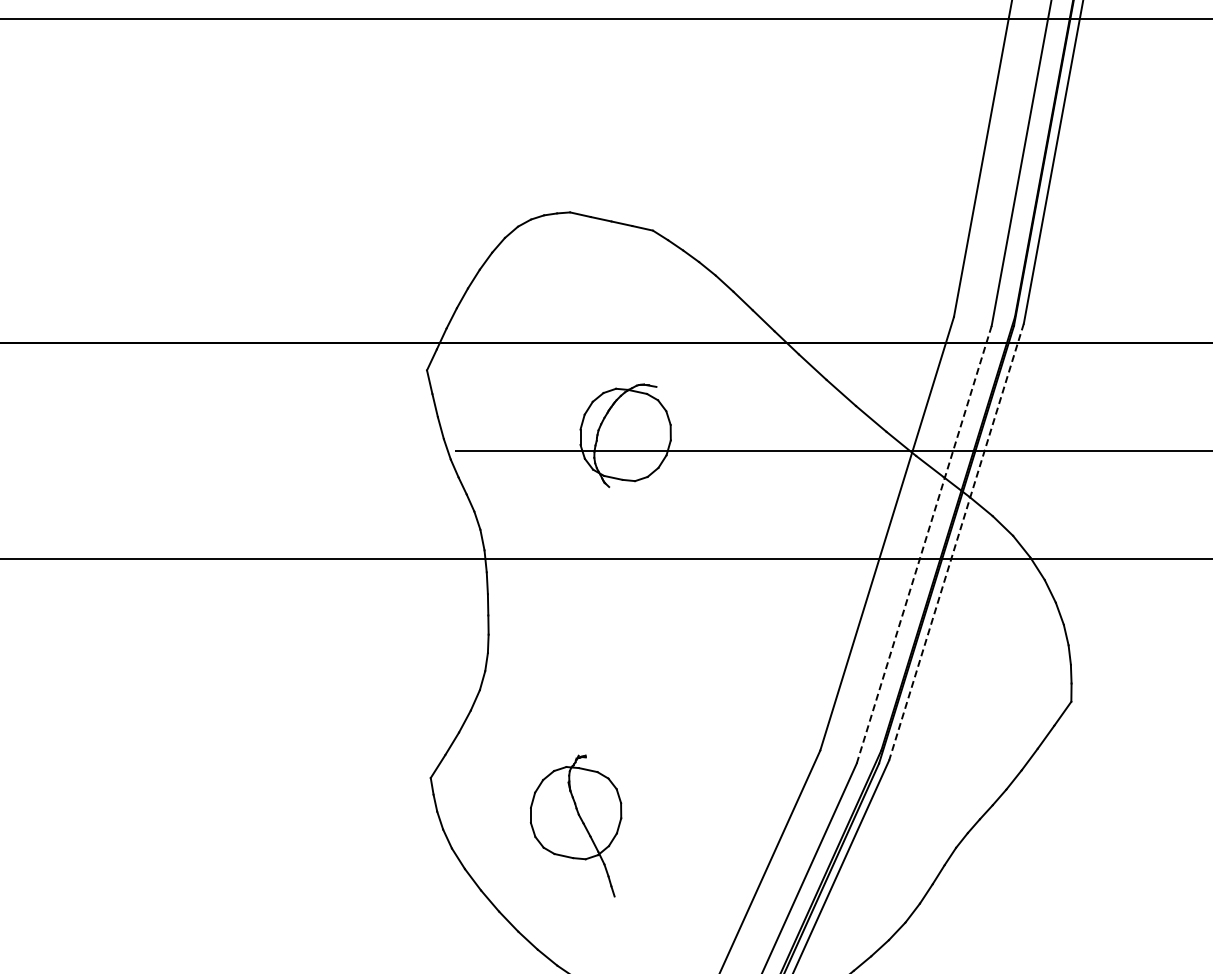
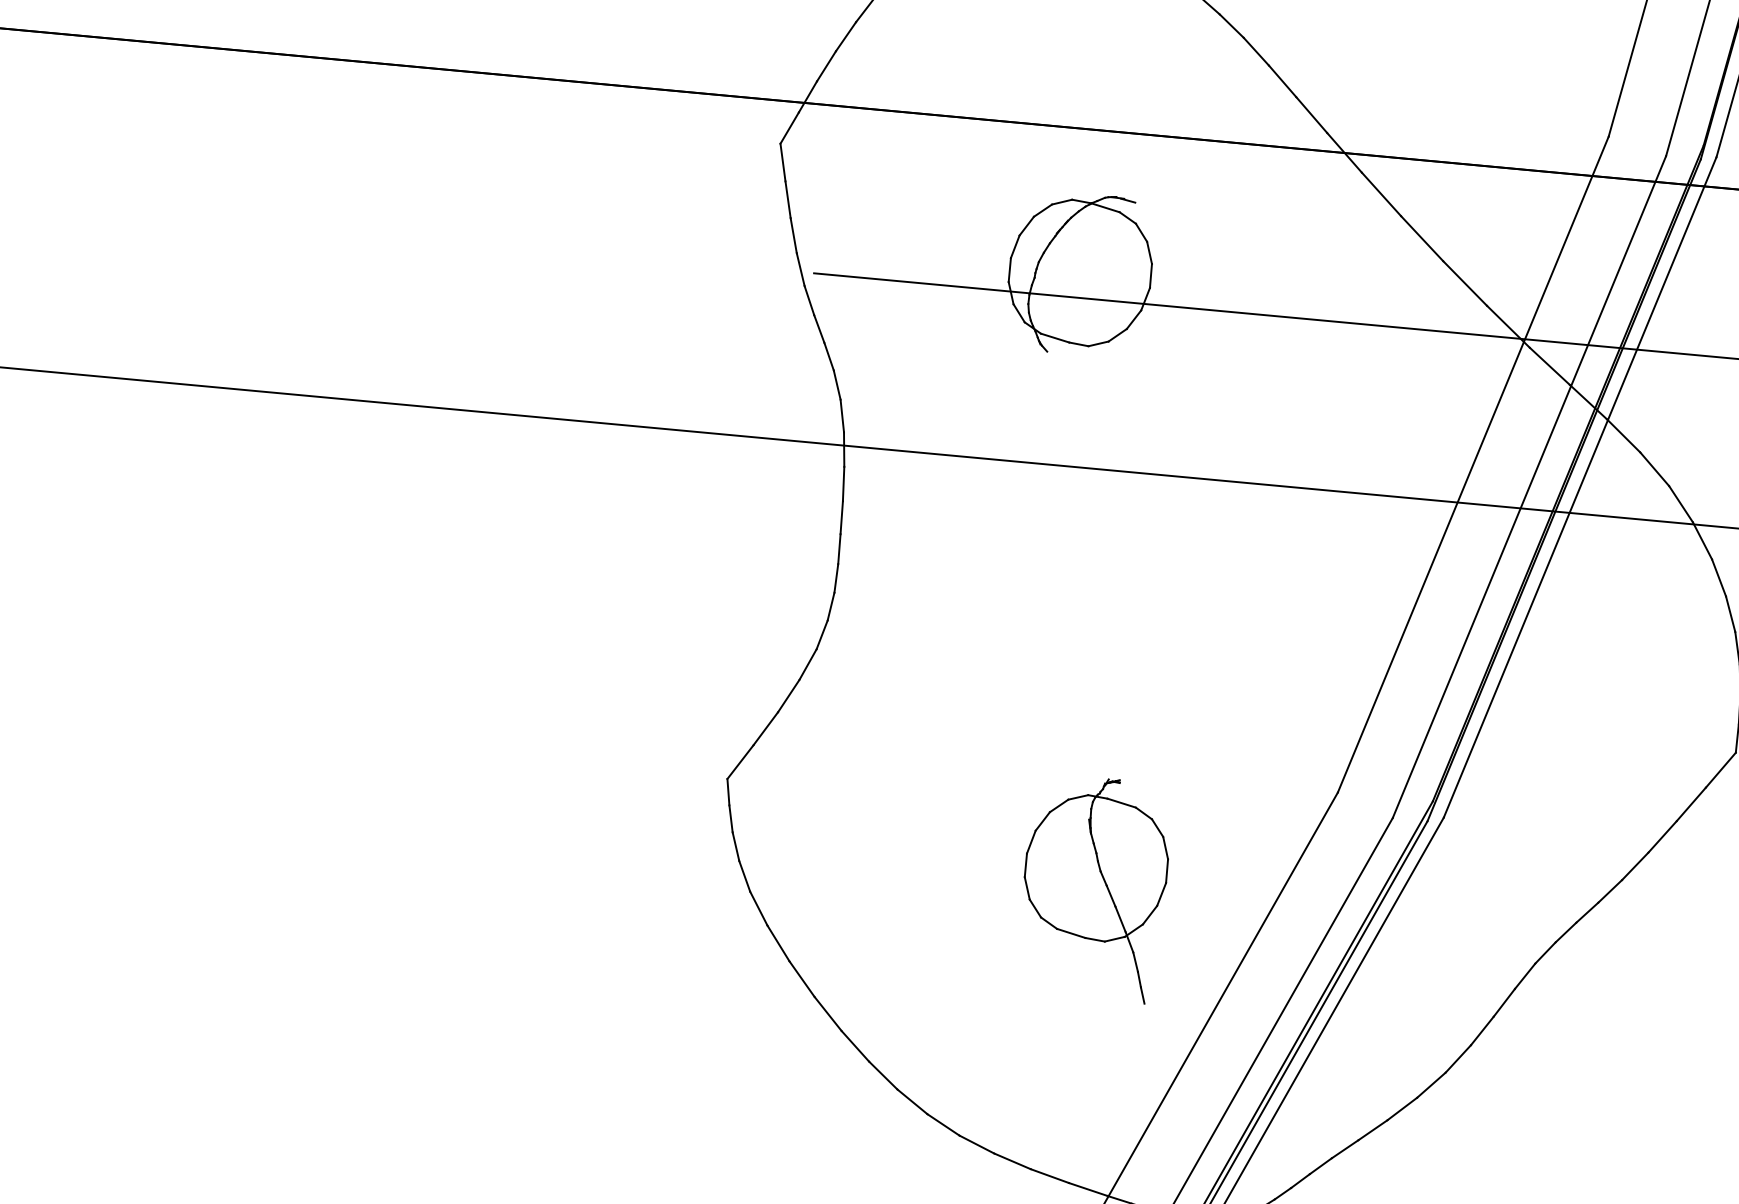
line: (956, 542) -> (1580, 488), dashed -> solid
line: (924, 544) -> (1529, 486), dashed -> solid
part: (575, 825) -> (1093, 887), moved

